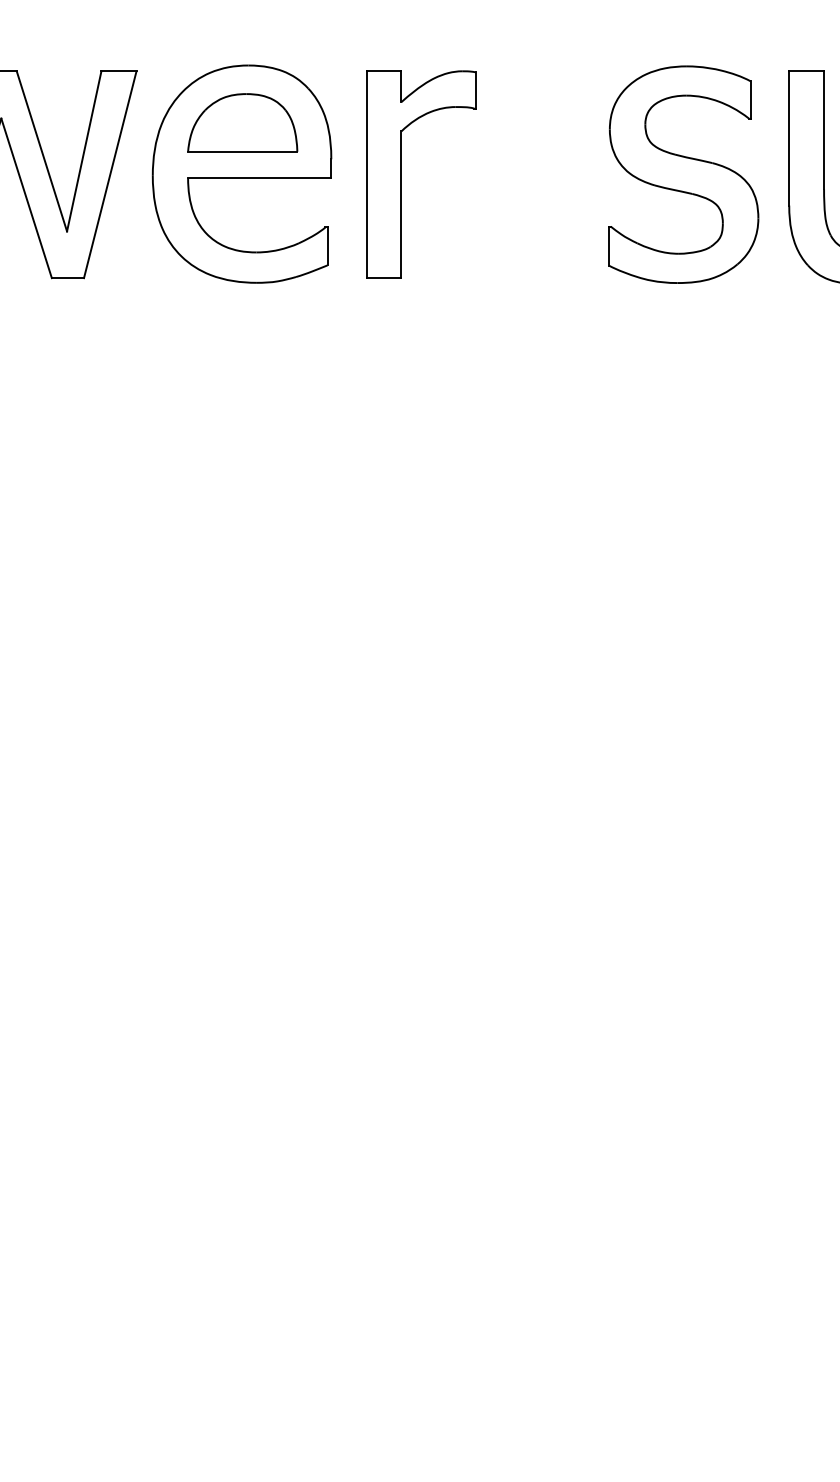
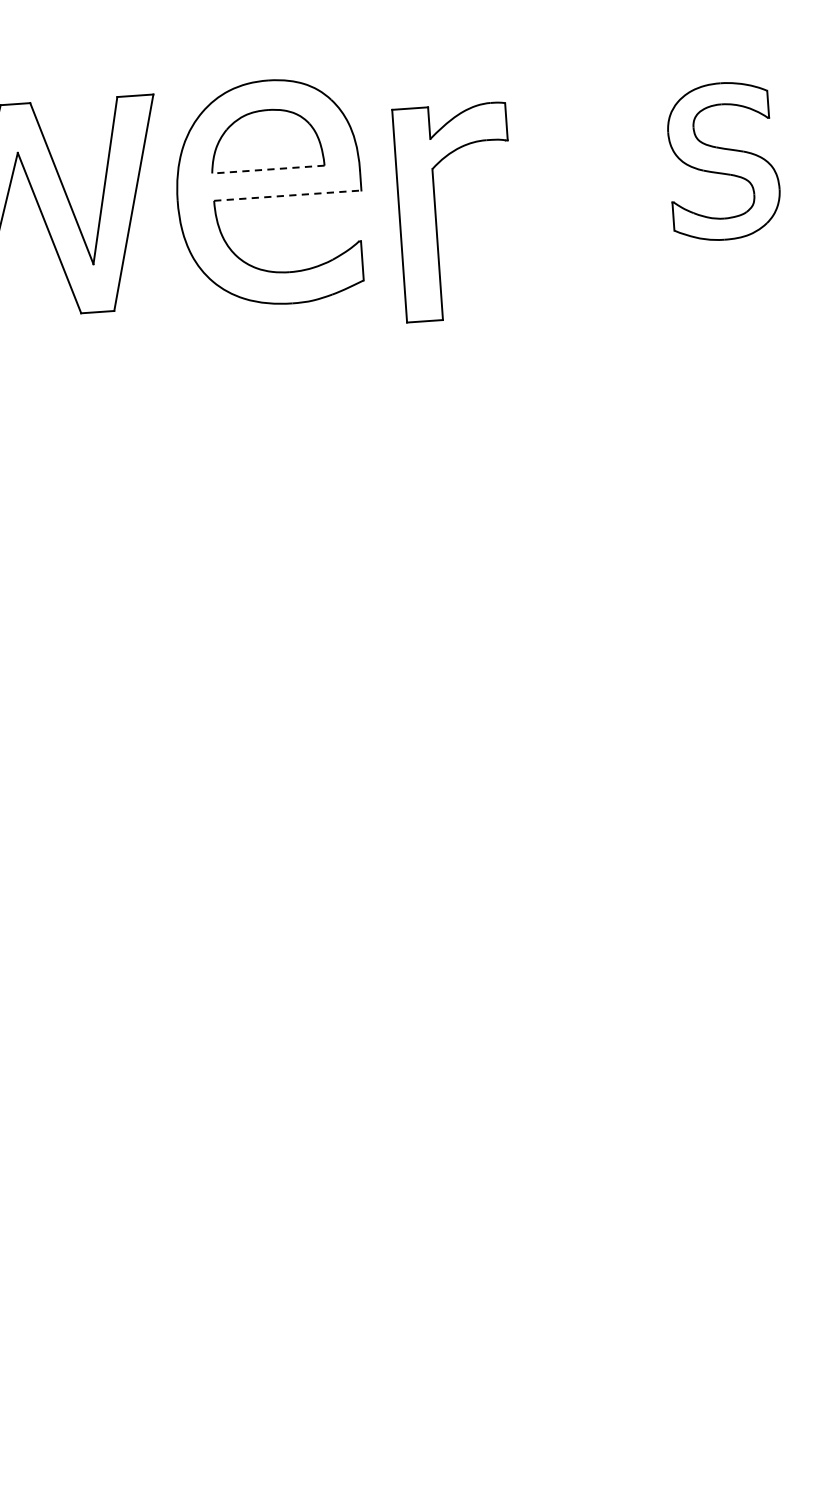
line: (242, 151) -> (268, 169), solid -> dashed
part: (401, 174) -> (435, 213), moved
part: (683, 174) -> (723, 161), size x0.7
line: (259, 178) -> (287, 195), solid -> dashed

